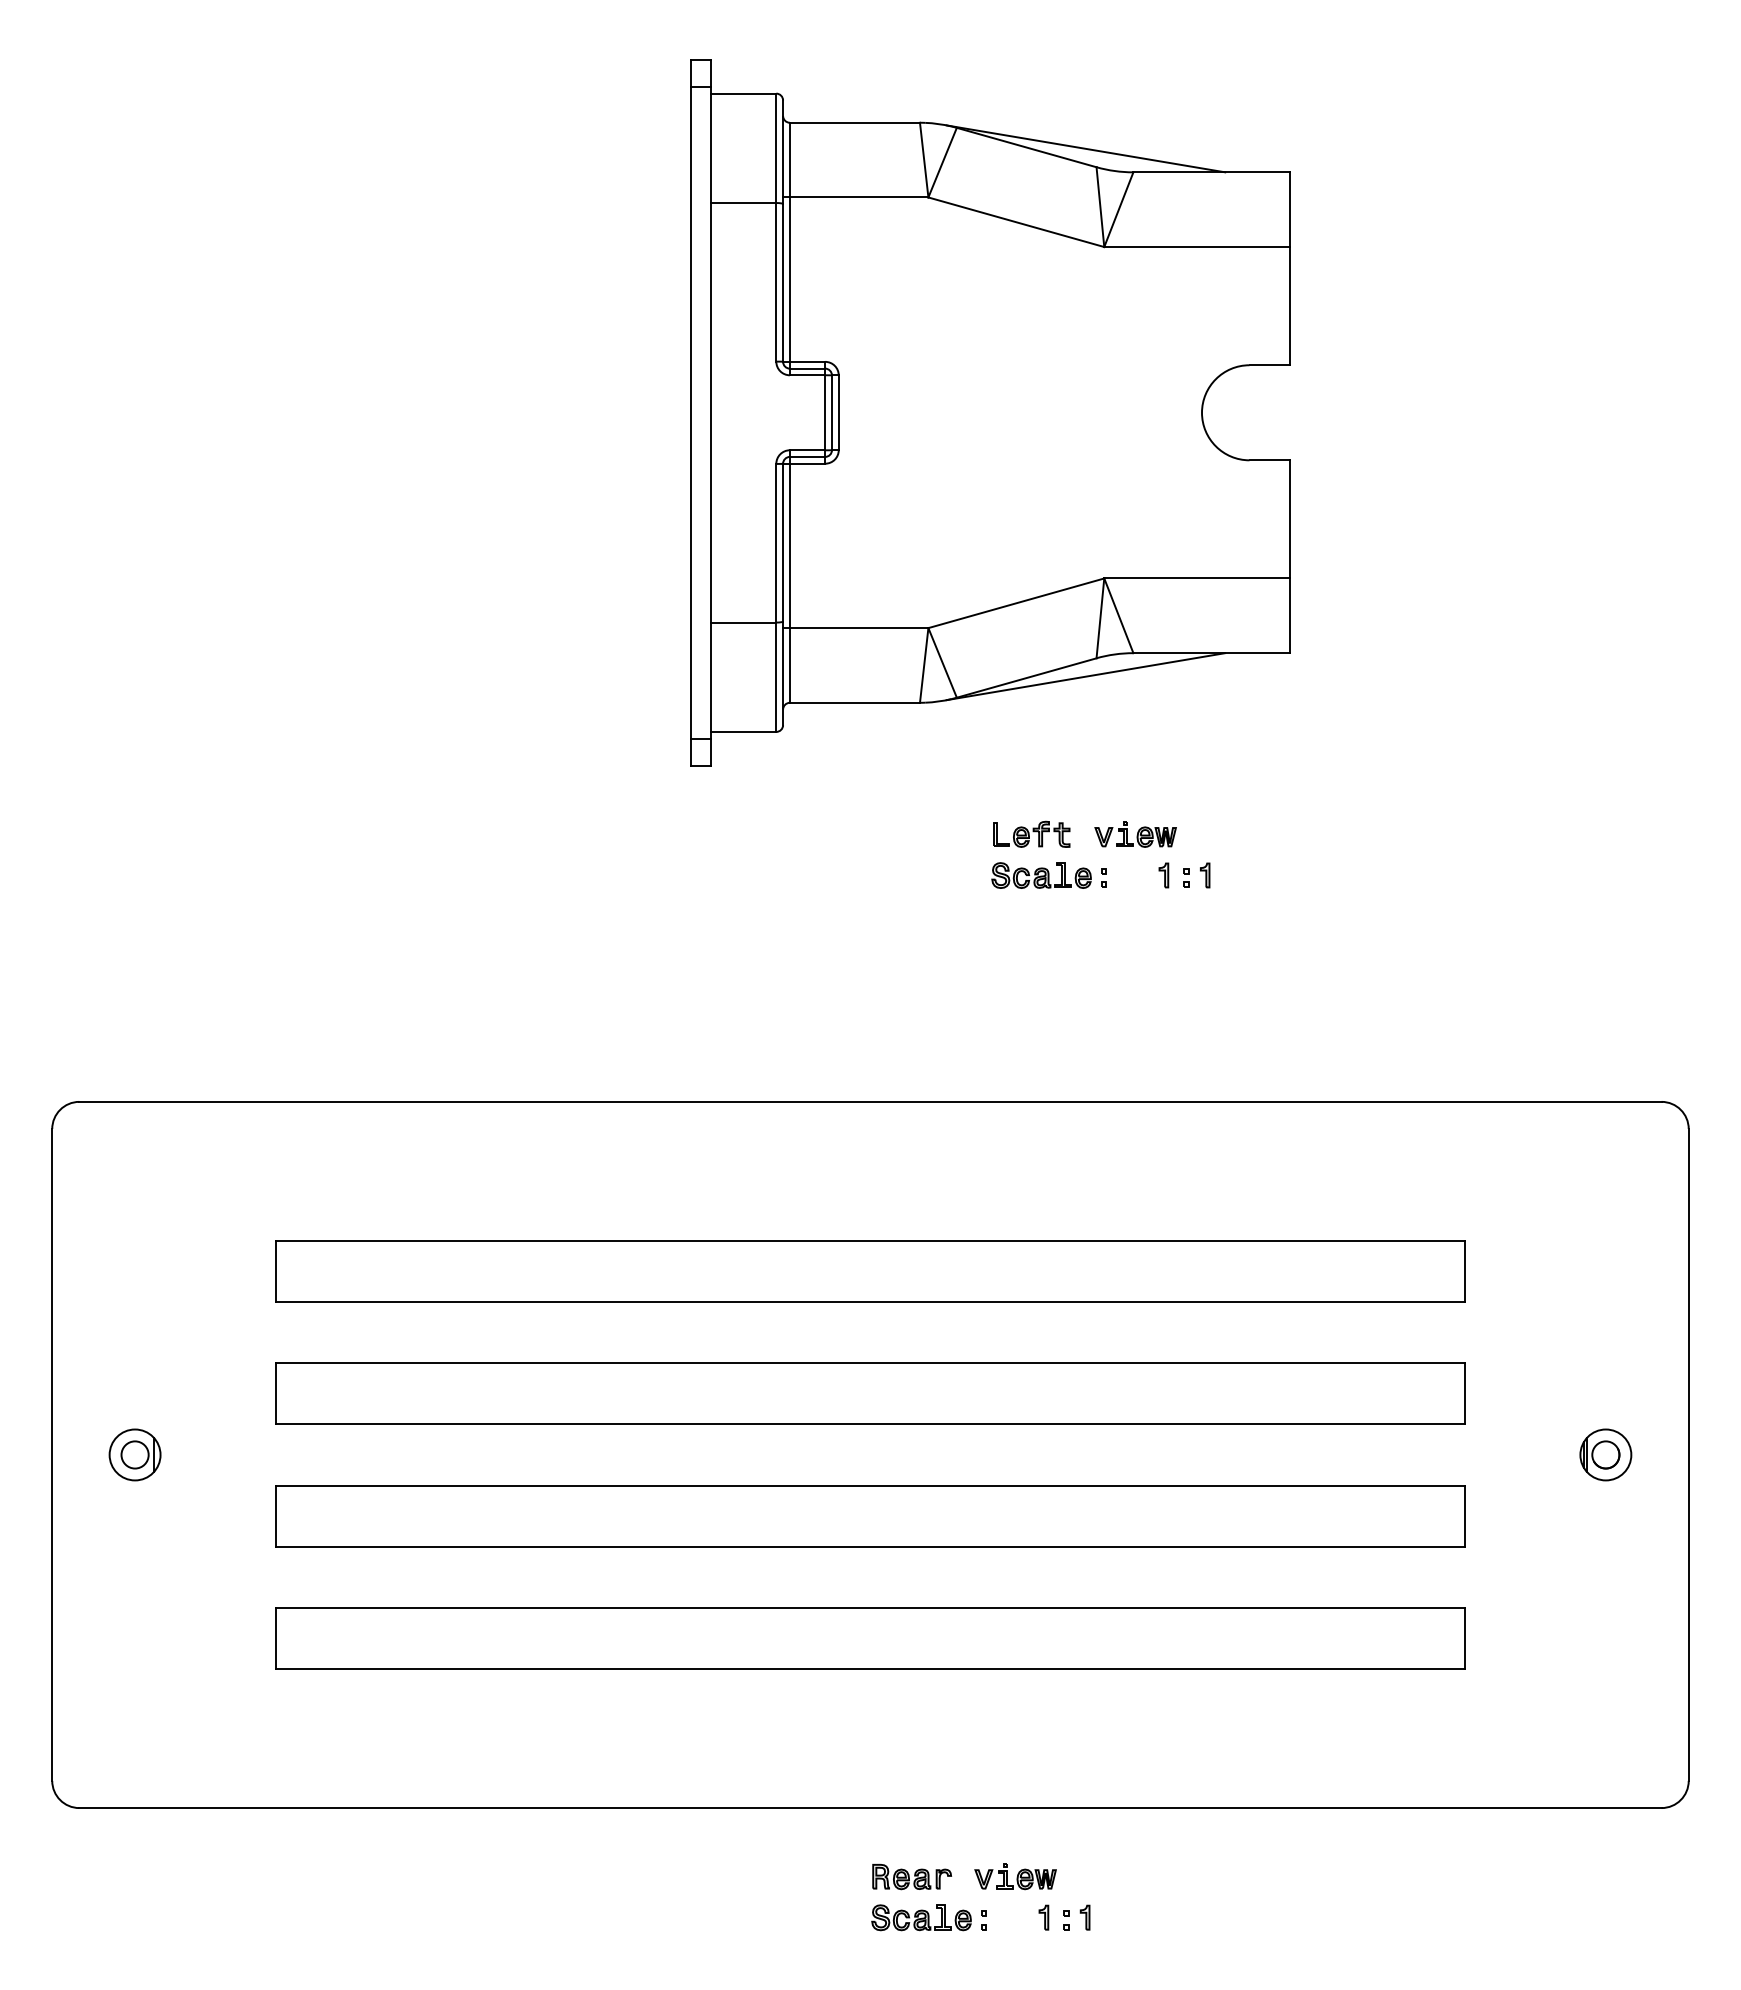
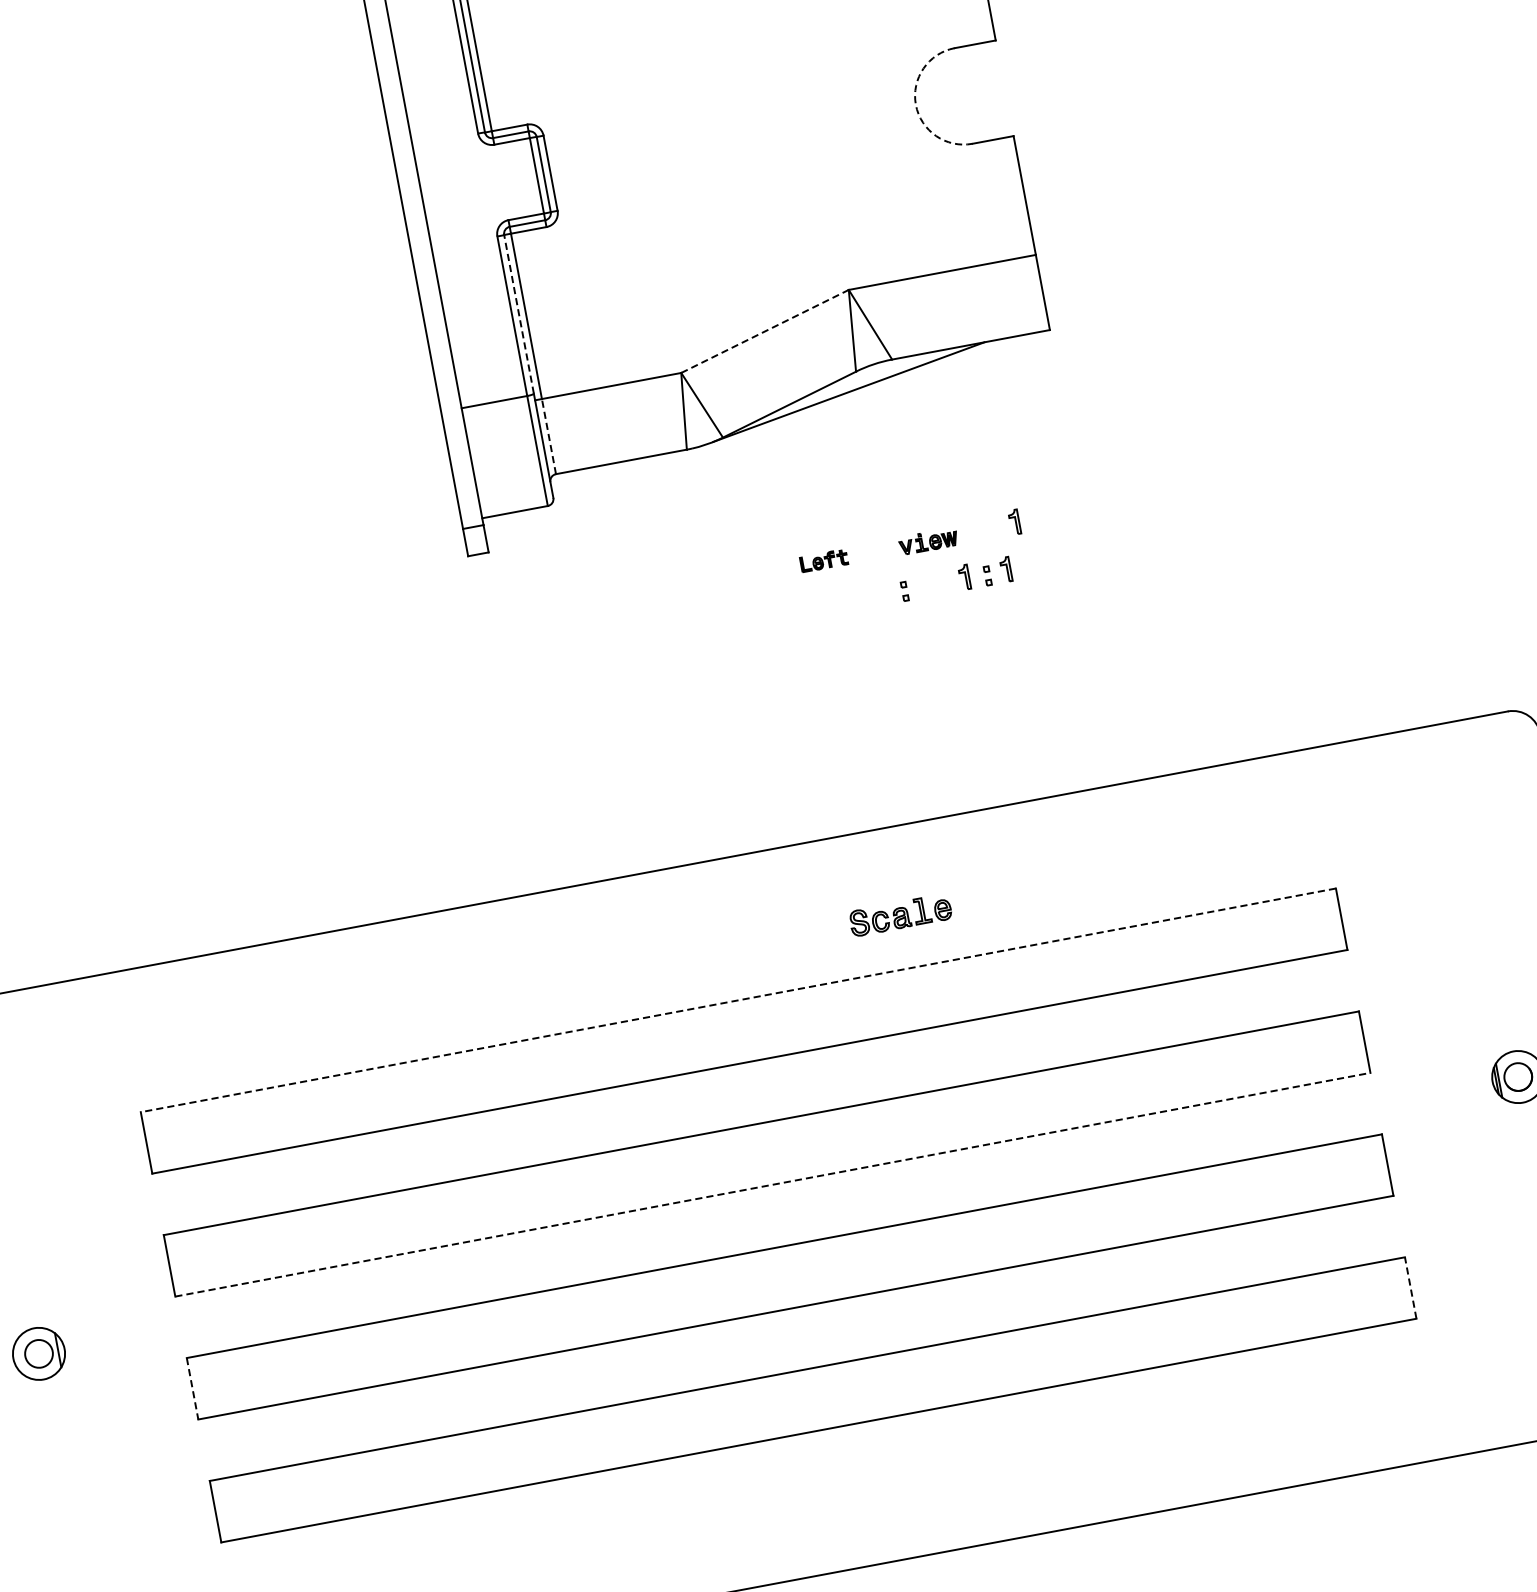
arc: (1201, 412) -> (915, 104), solid -> dashed
line: (783, 542) -> (519, 314), solid -> dashed
line: (1016, 603) -> (765, 331), solid -> dashed
line: (789, 664) -> (548, 435), solid -> dashed
part: (1221, 831) -> (1014, 522), added
part: (1031, 833) -> (823, 560), size x0.6
part: (1135, 834) -> (928, 541), size x0.7
part: (1041, 875) -> (900, 915), moved
line: (869, 1241) -> (737, 1000), solid -> dashed
line: (870, 1424) -> (772, 1184), solid -> dashed
line: (276, 1516) -> (192, 1389), solid -> dashed
line: (1464, 1638) -> (1410, 1288), solid -> dashed

